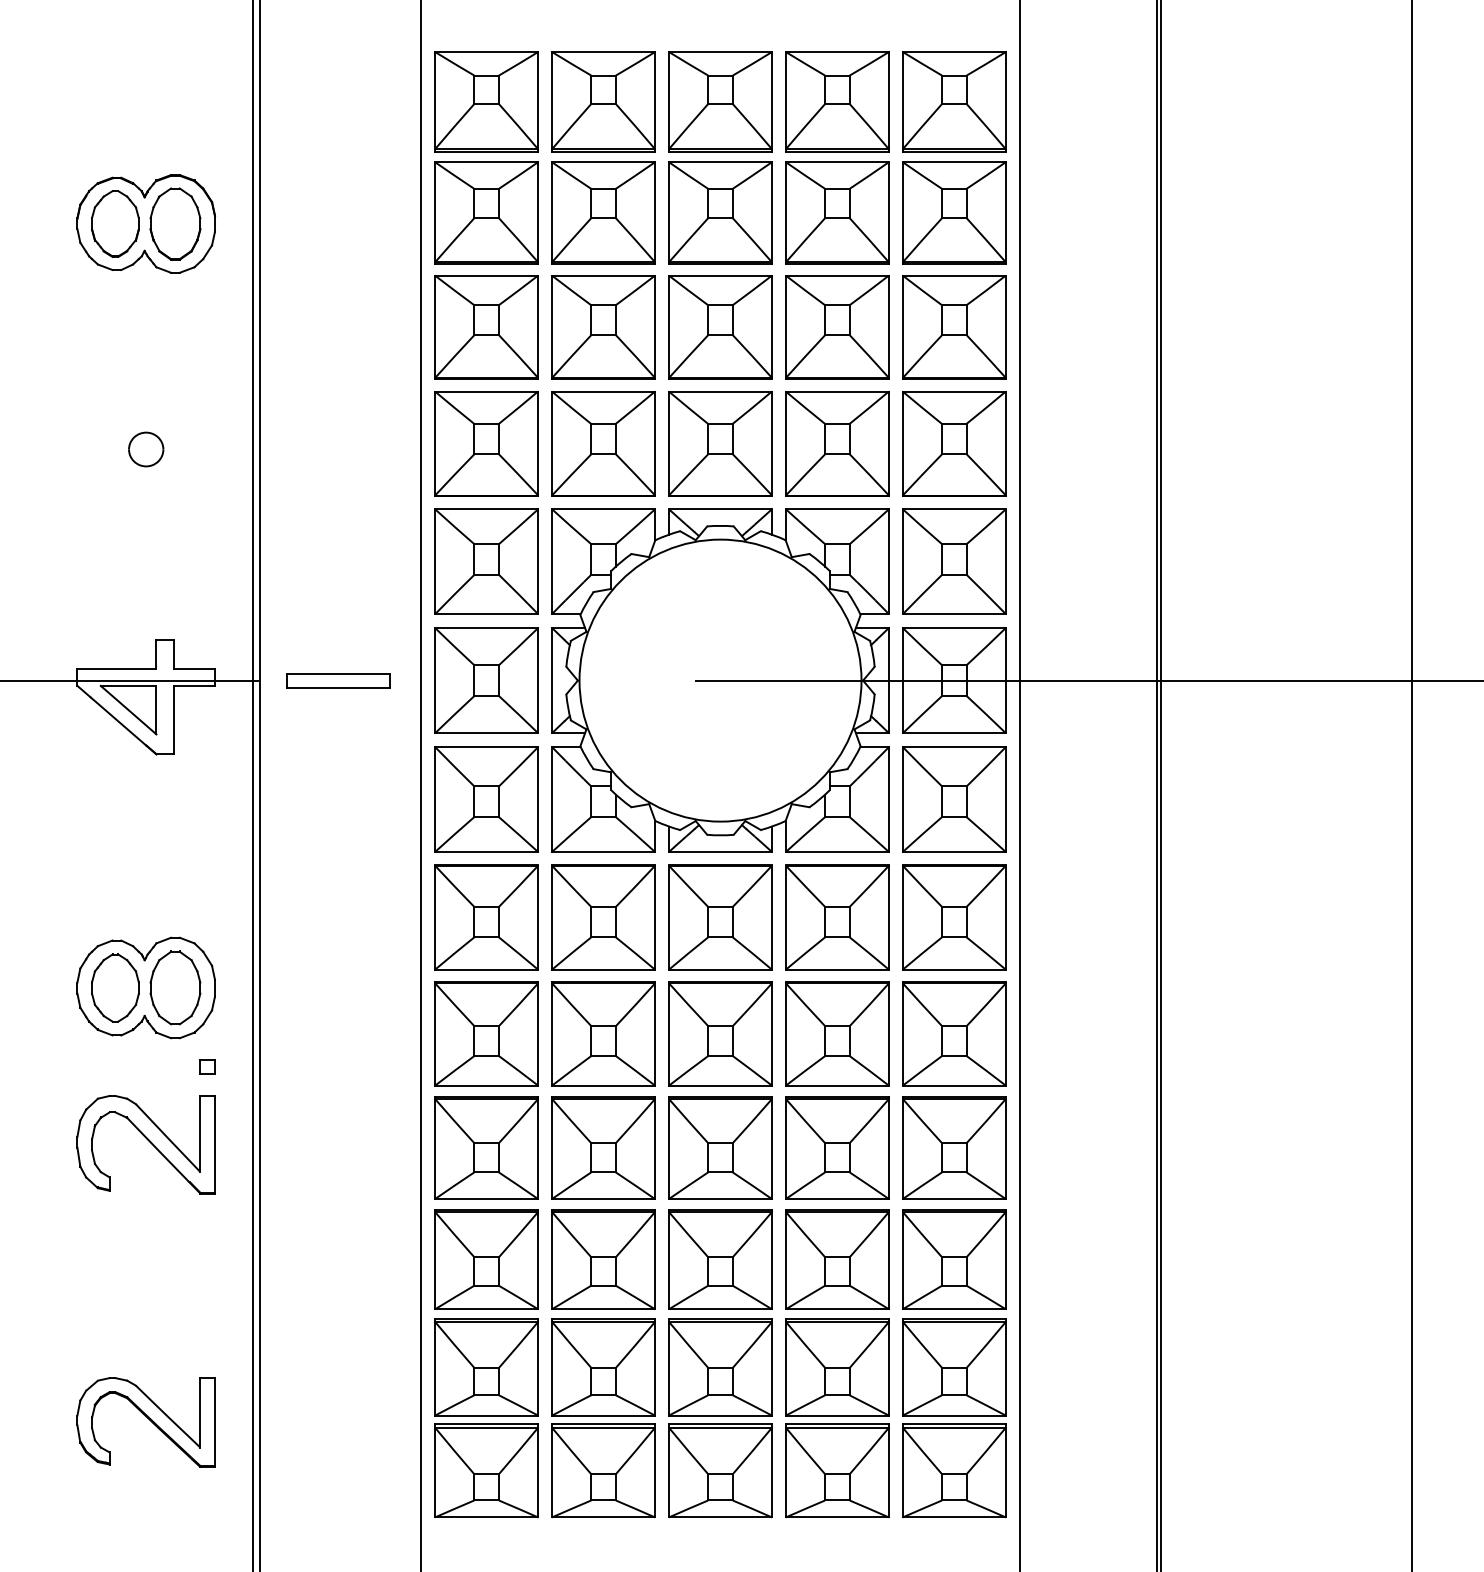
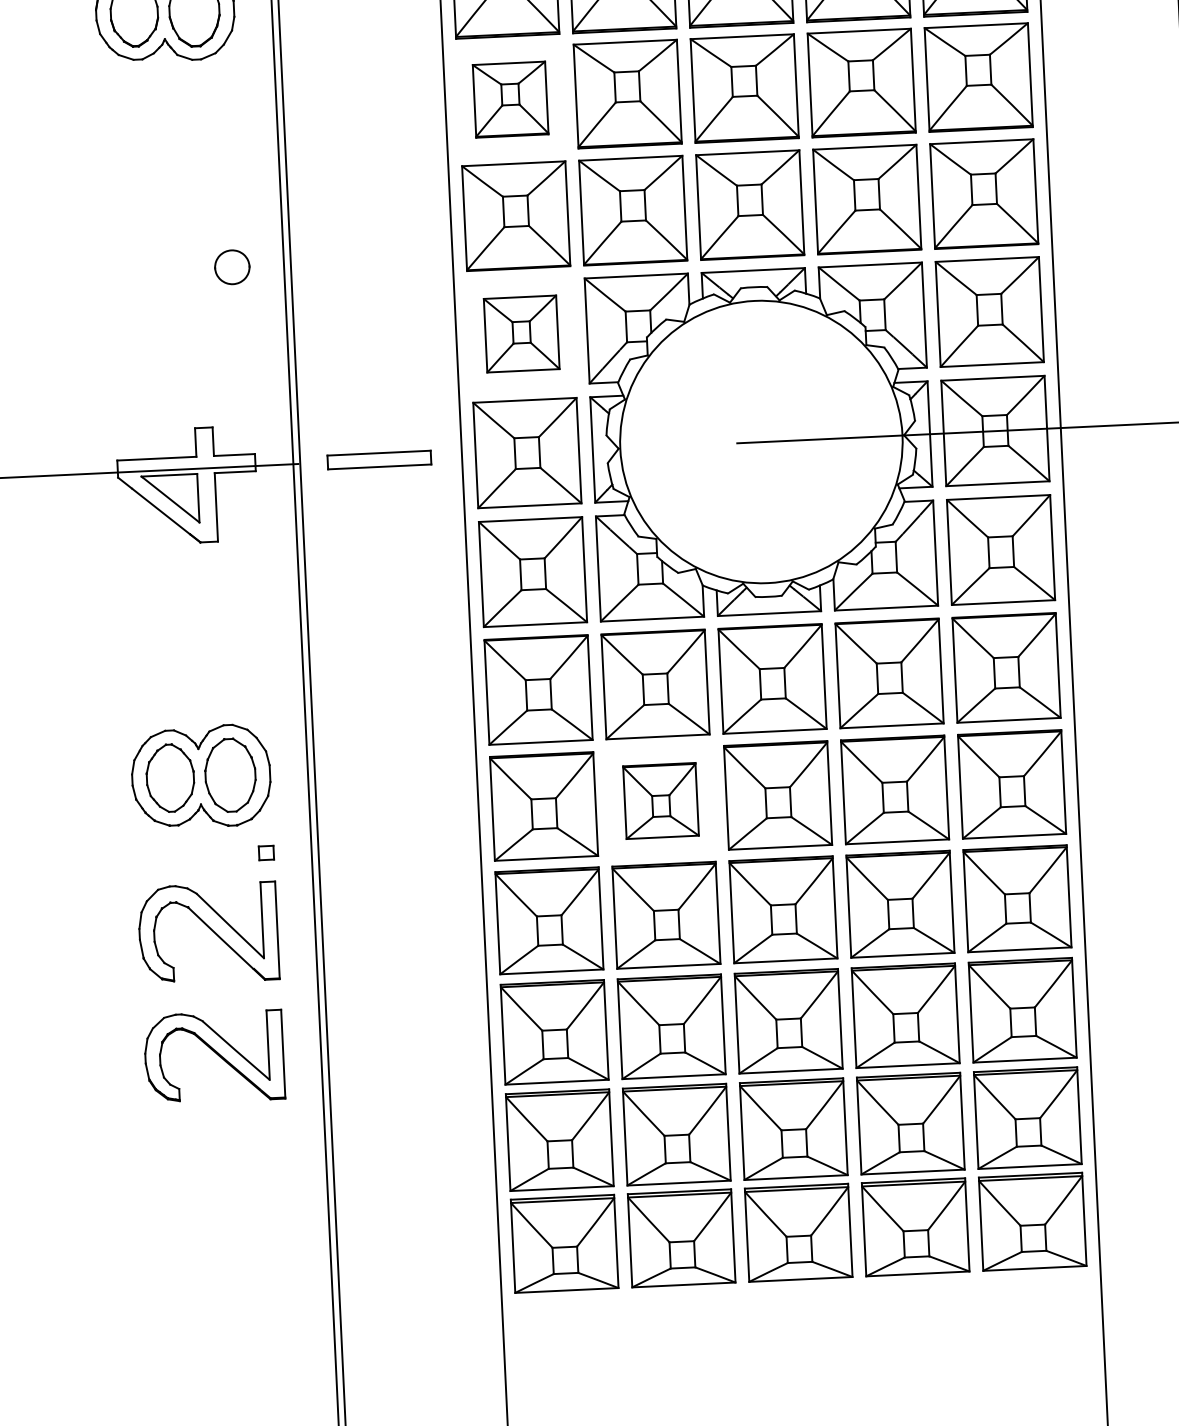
part: (486, 327) -> (510, 99), size x0.7
part: (146, 449) -> (232, 267), moved
part: (486, 561) -> (521, 333), size x0.7
part: (603, 1033) -> (660, 800), size x0.7
part: (145, 1422) -> (213, 1057), moved

